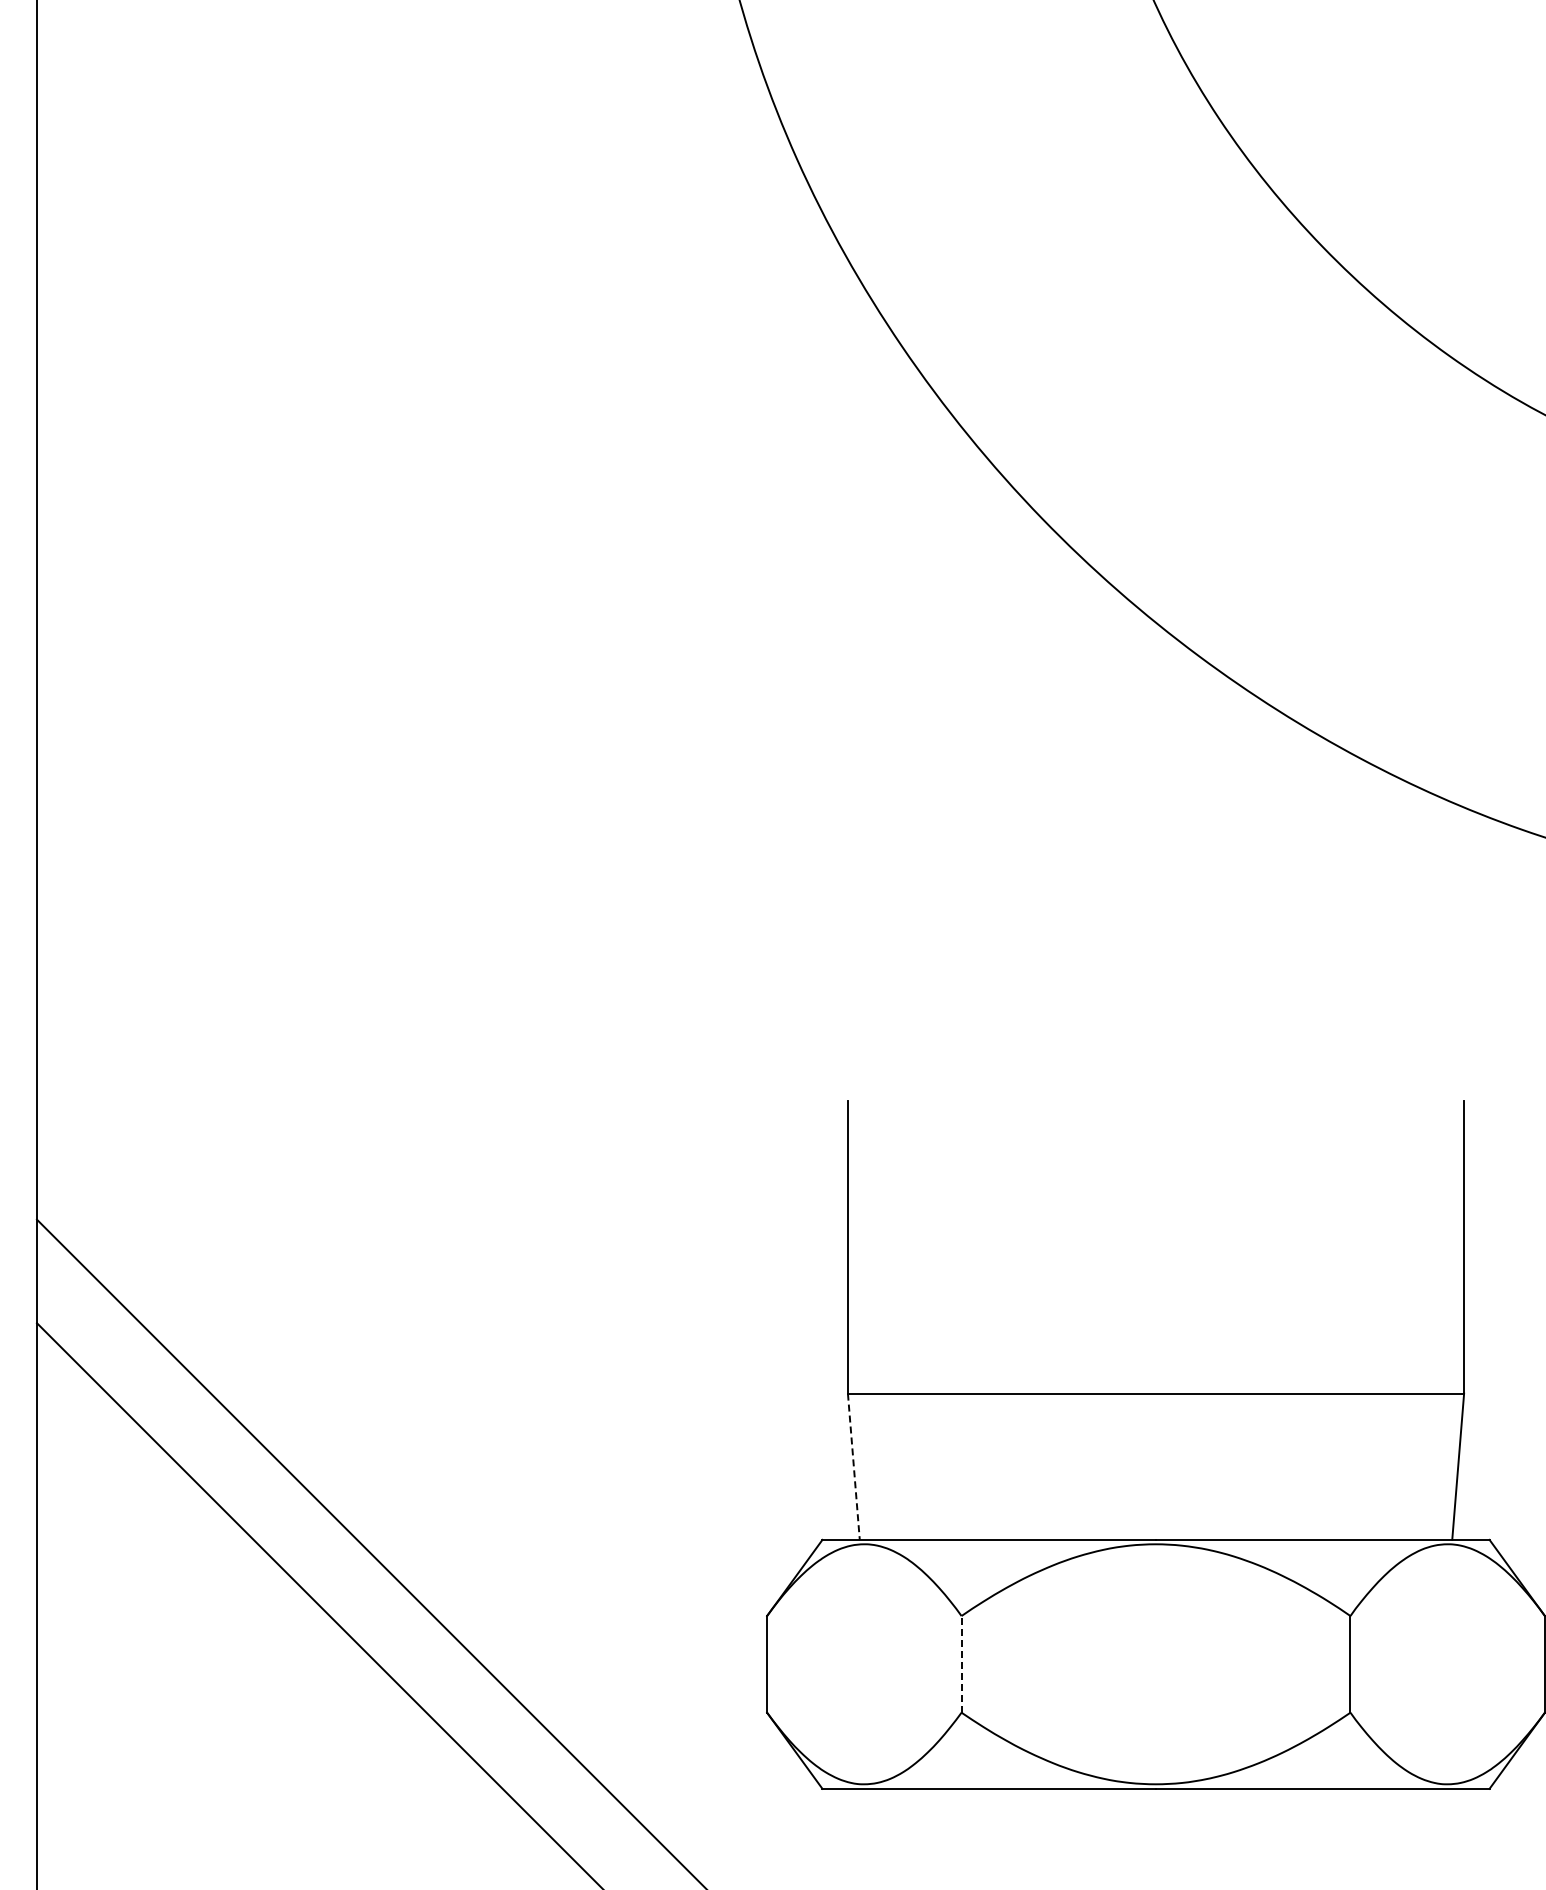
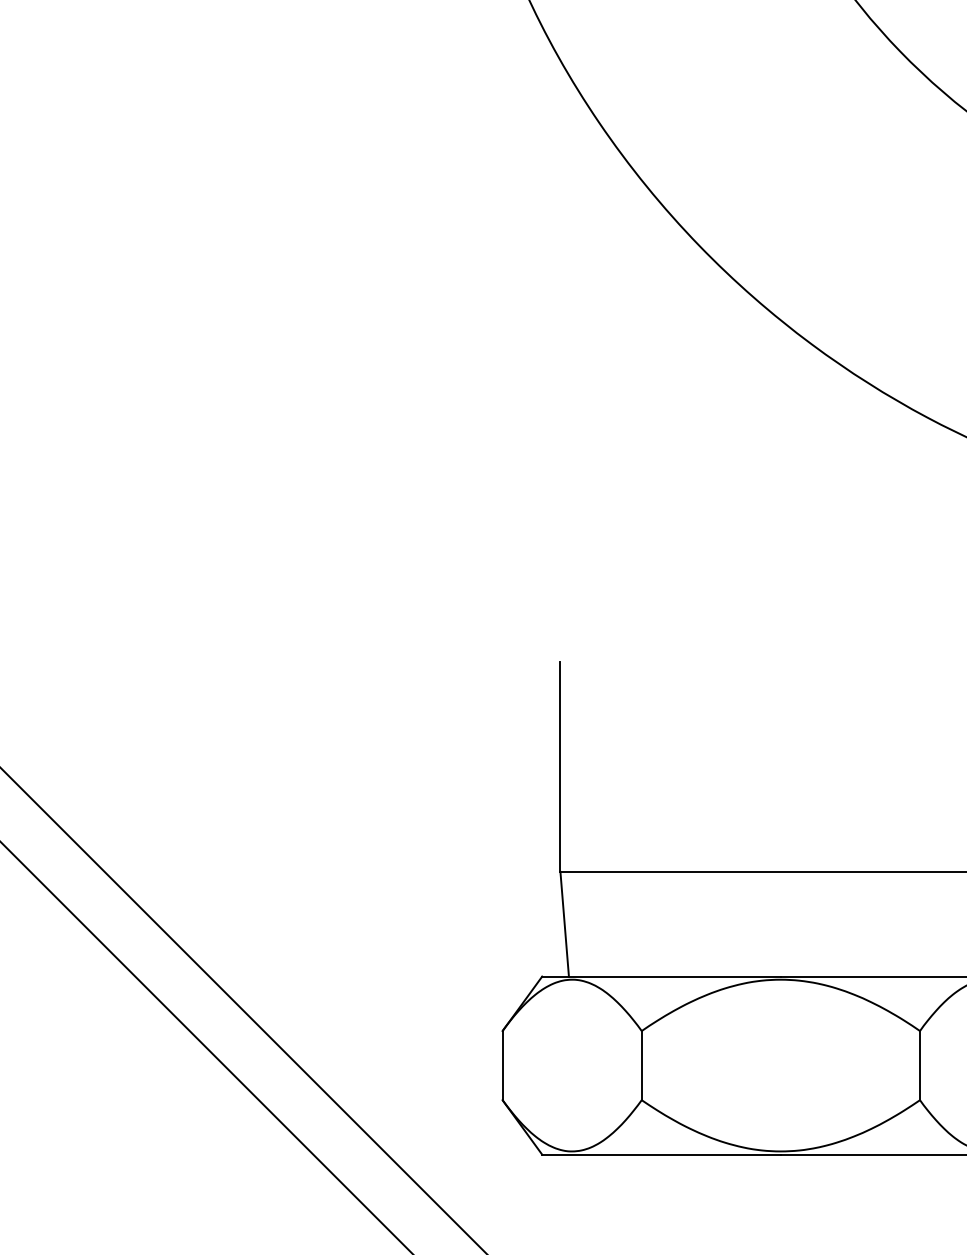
line: (853, 1467) -> (564, 924), dashed -> solid
line: (961, 1663) -> (641, 1064), dashed -> solid

